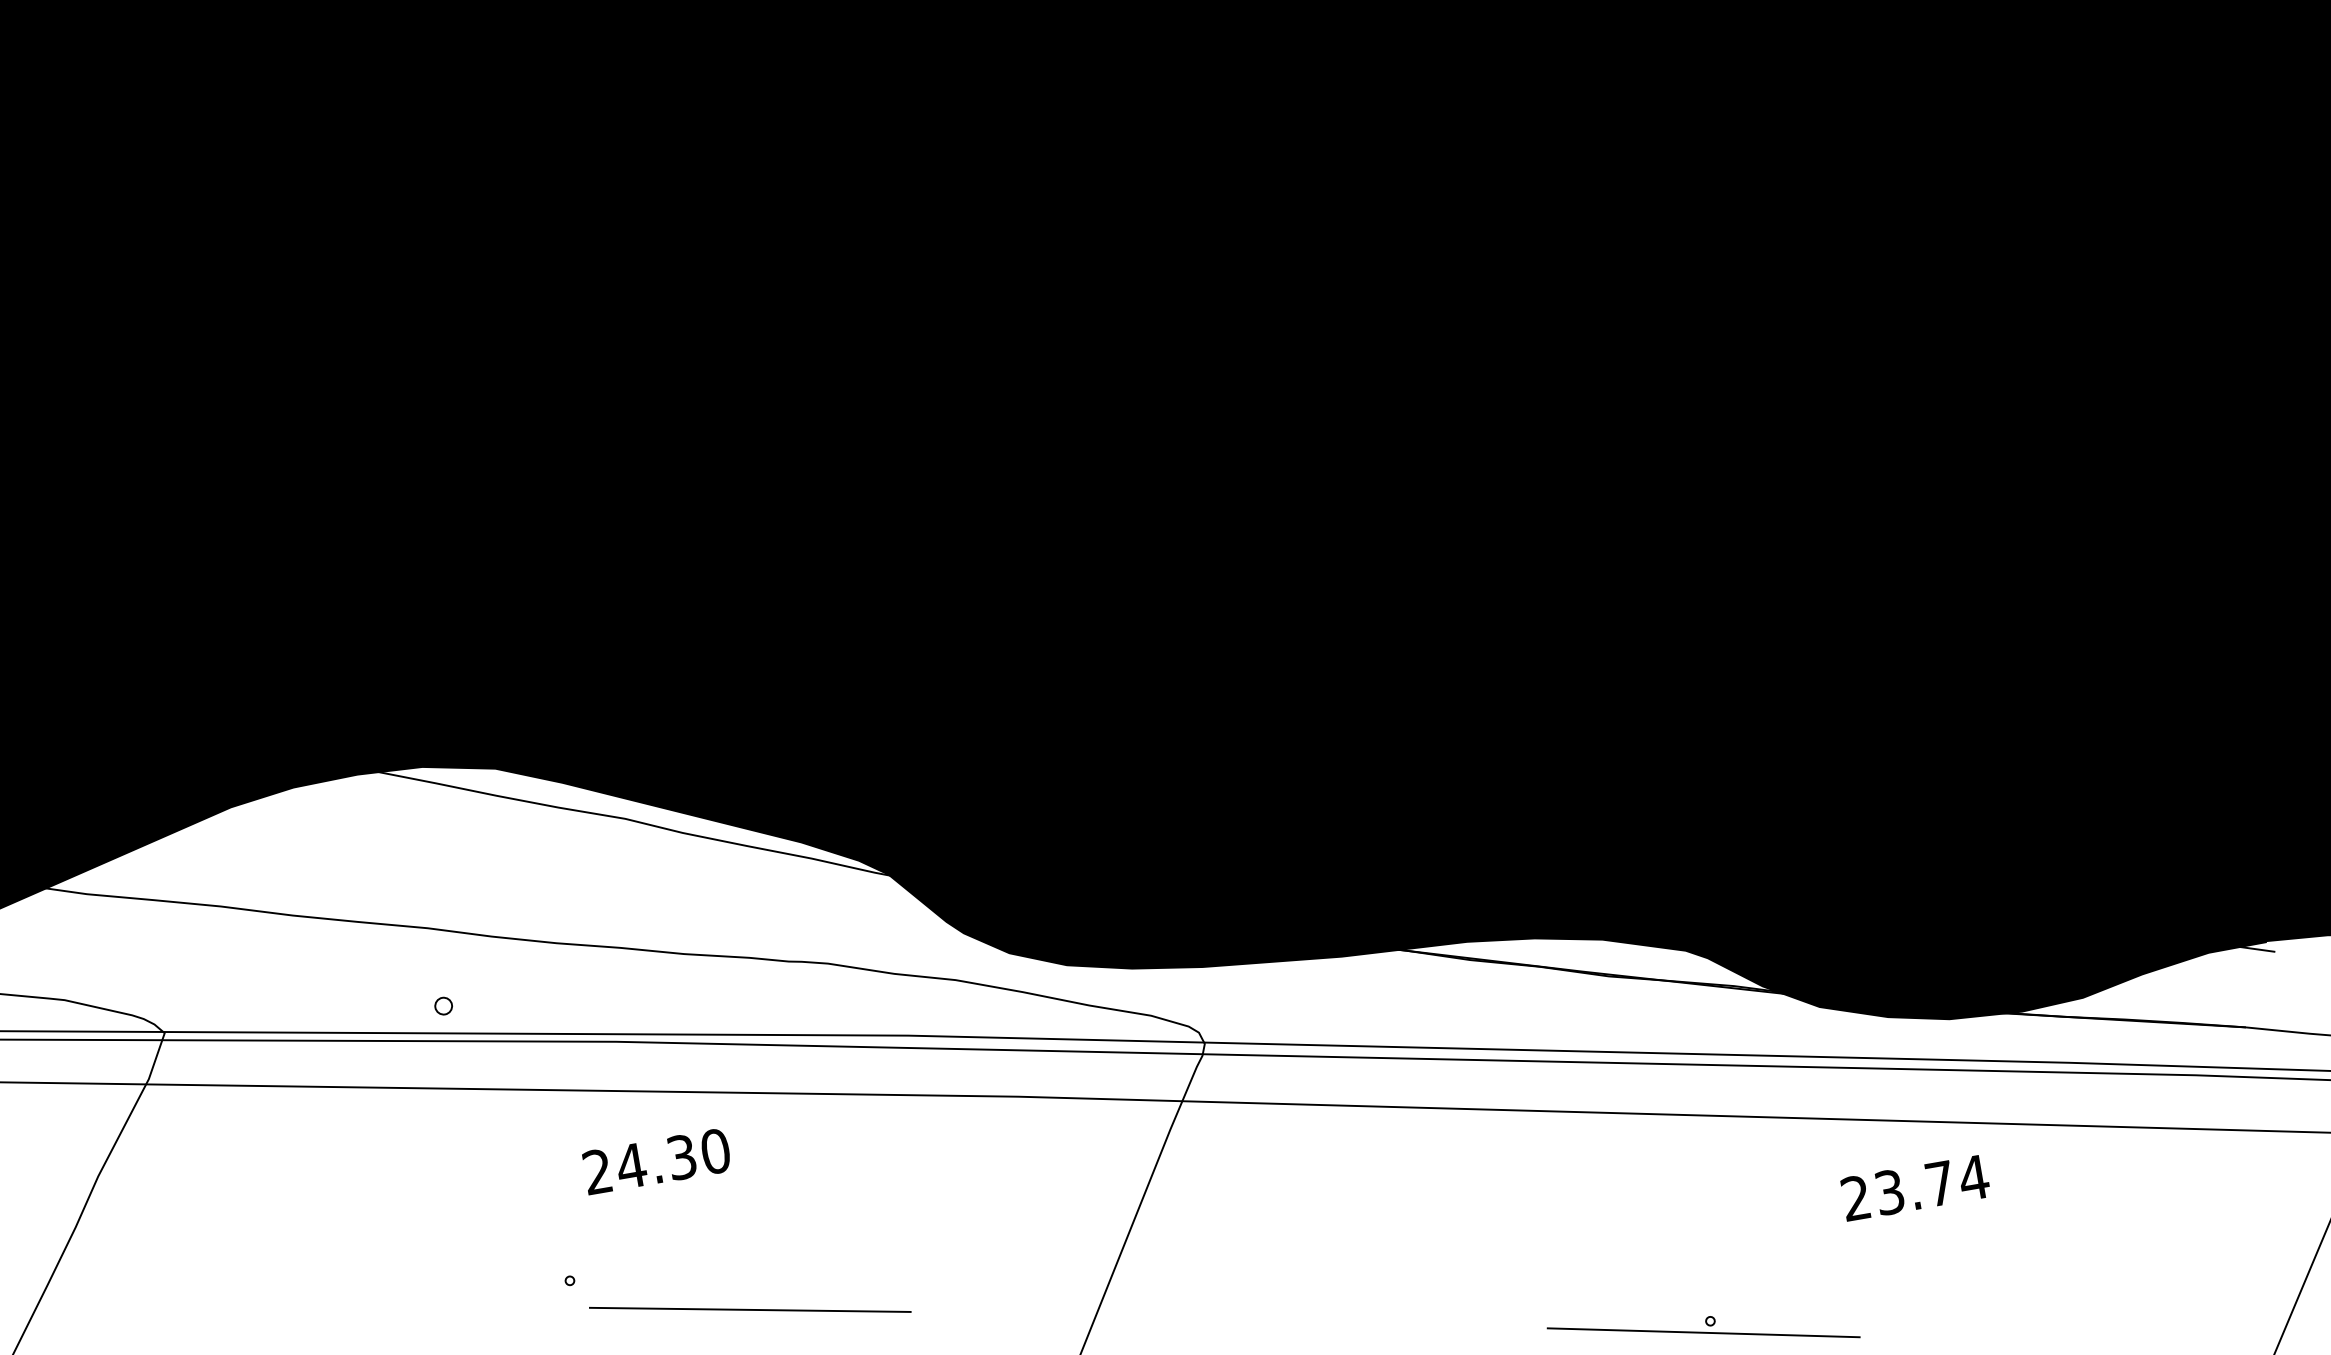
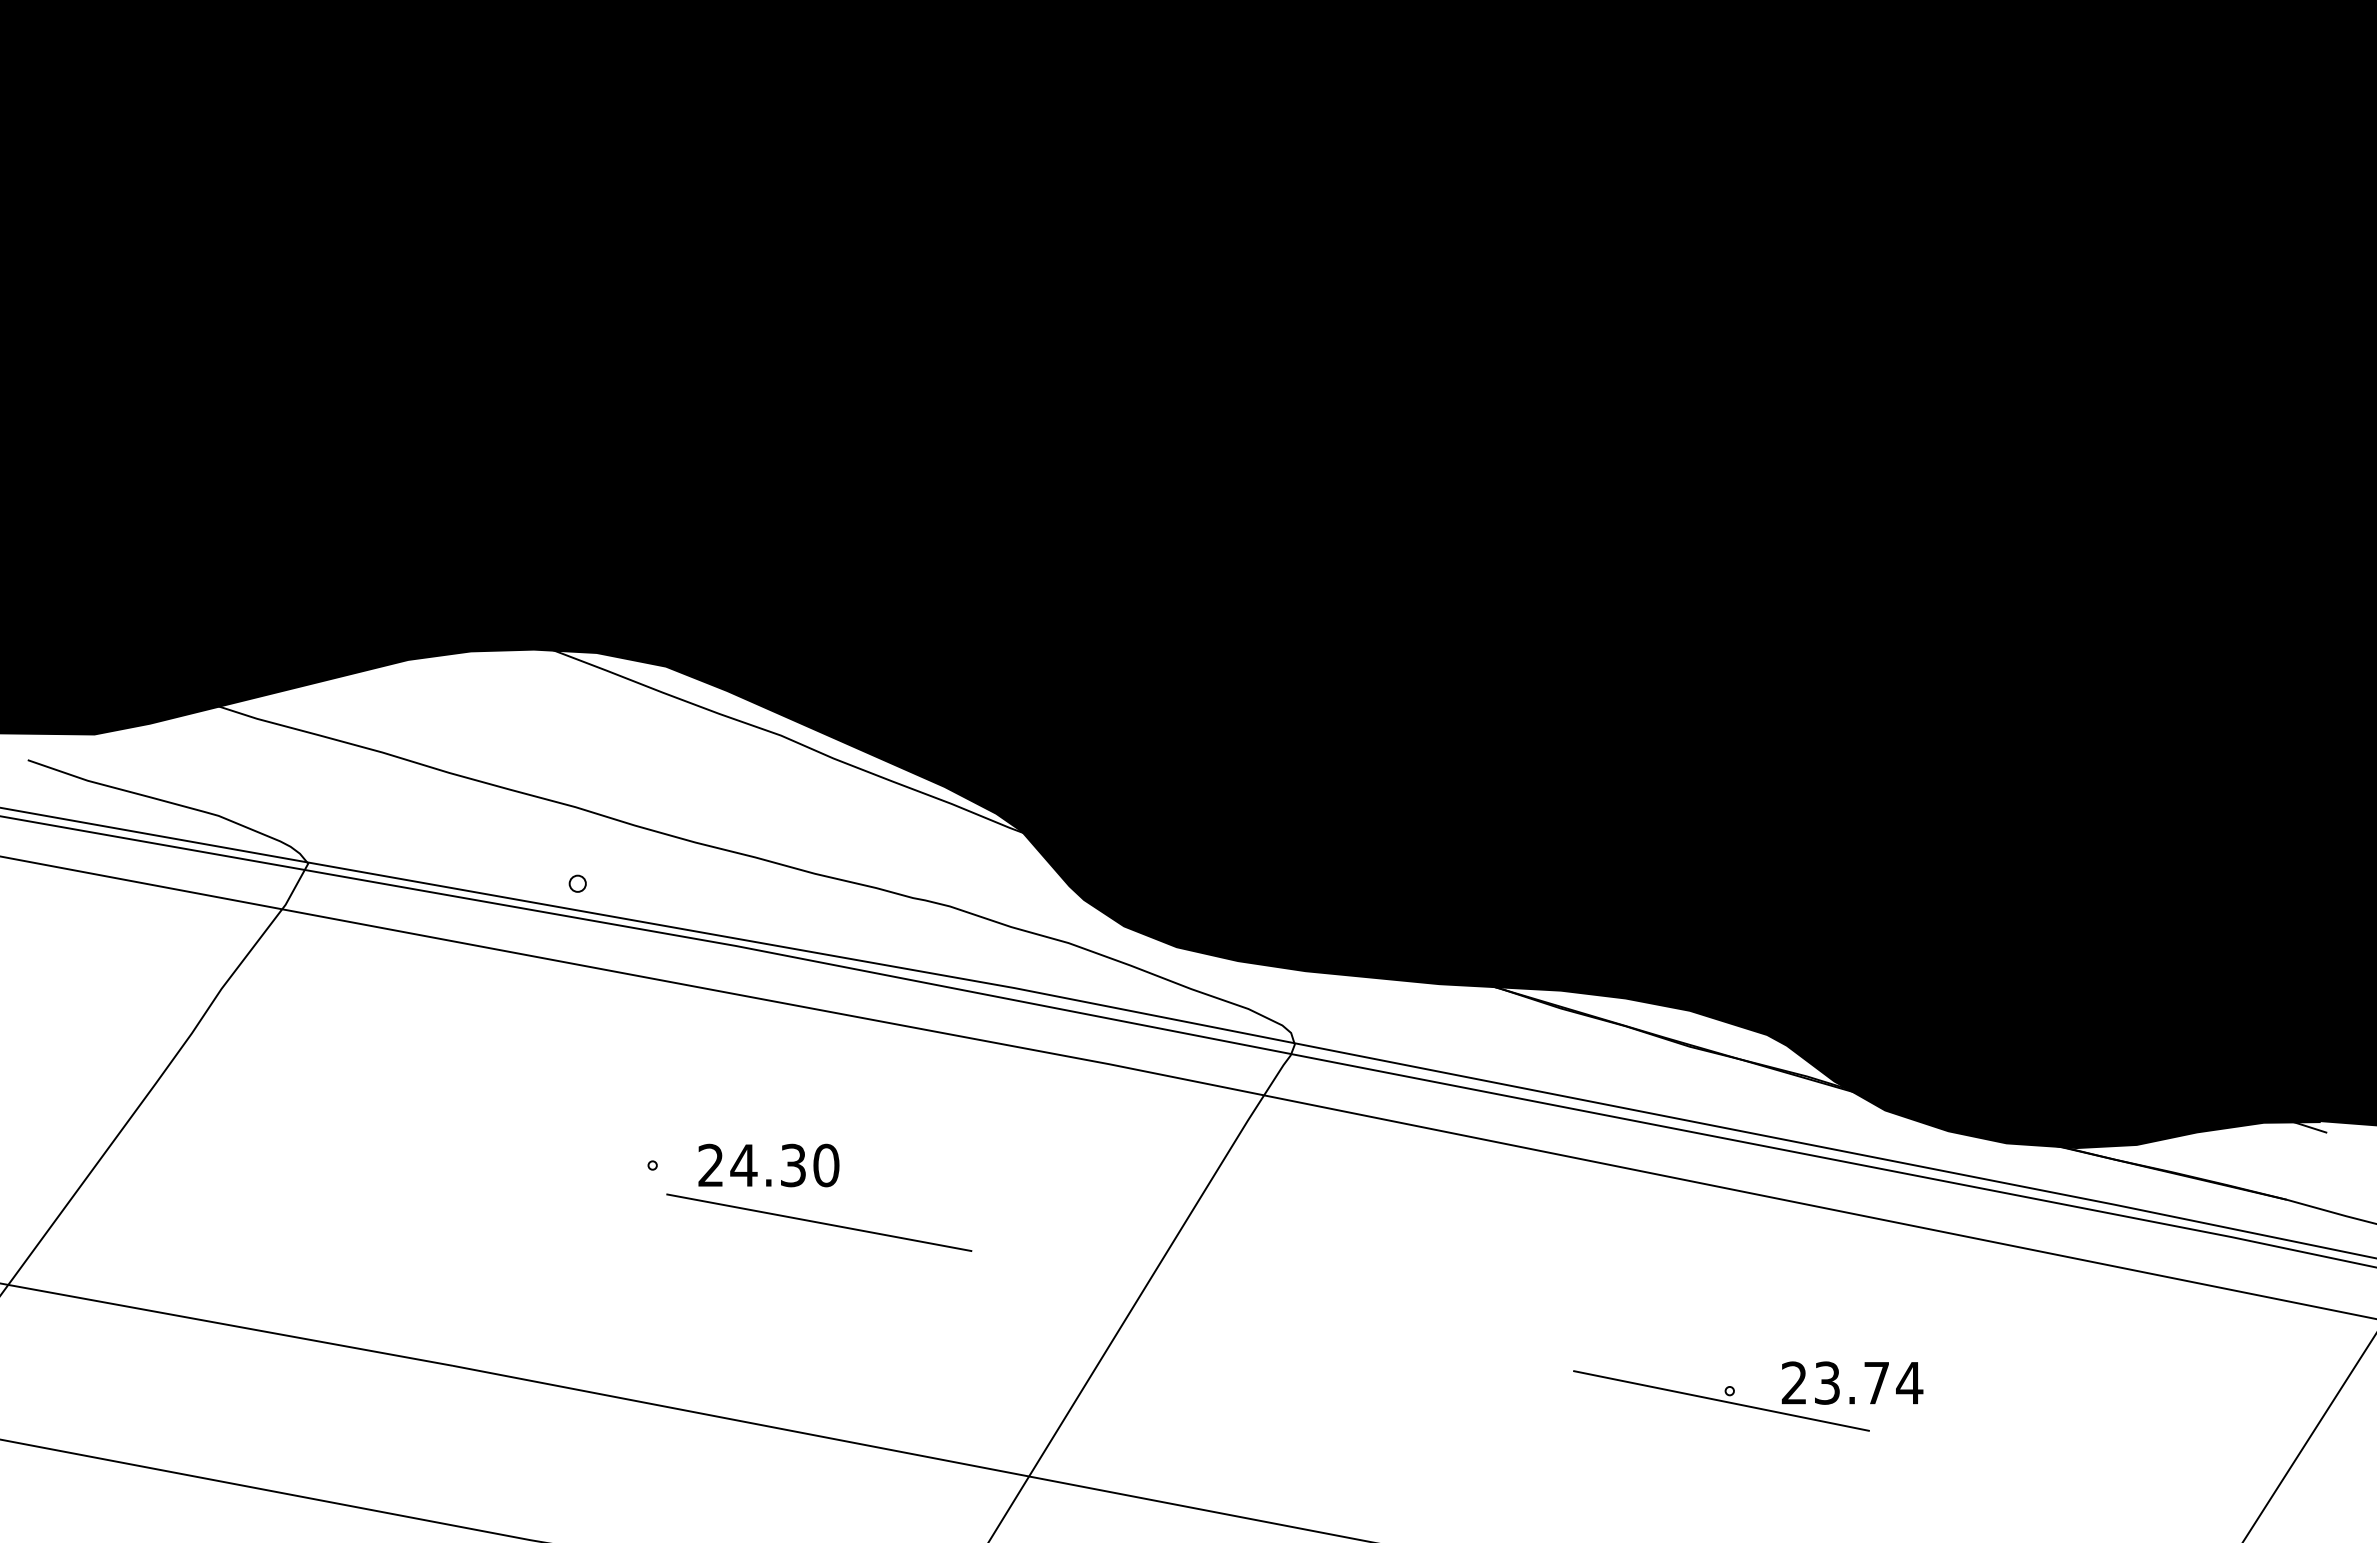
text: (656, 1161) -> (768, 1165), moved
text: (1915, 1187) -> (1852, 1382), moved

